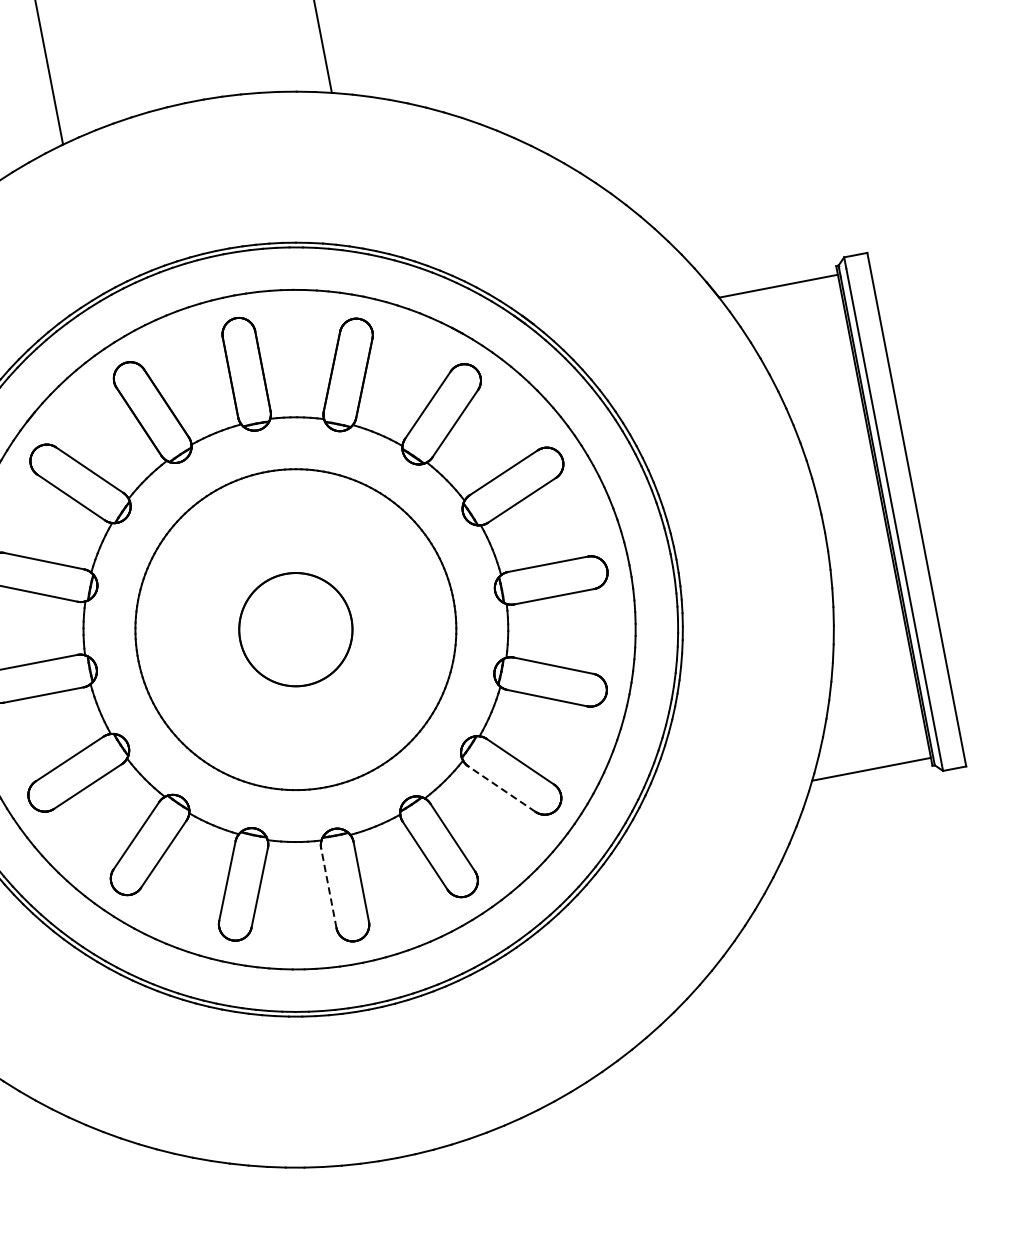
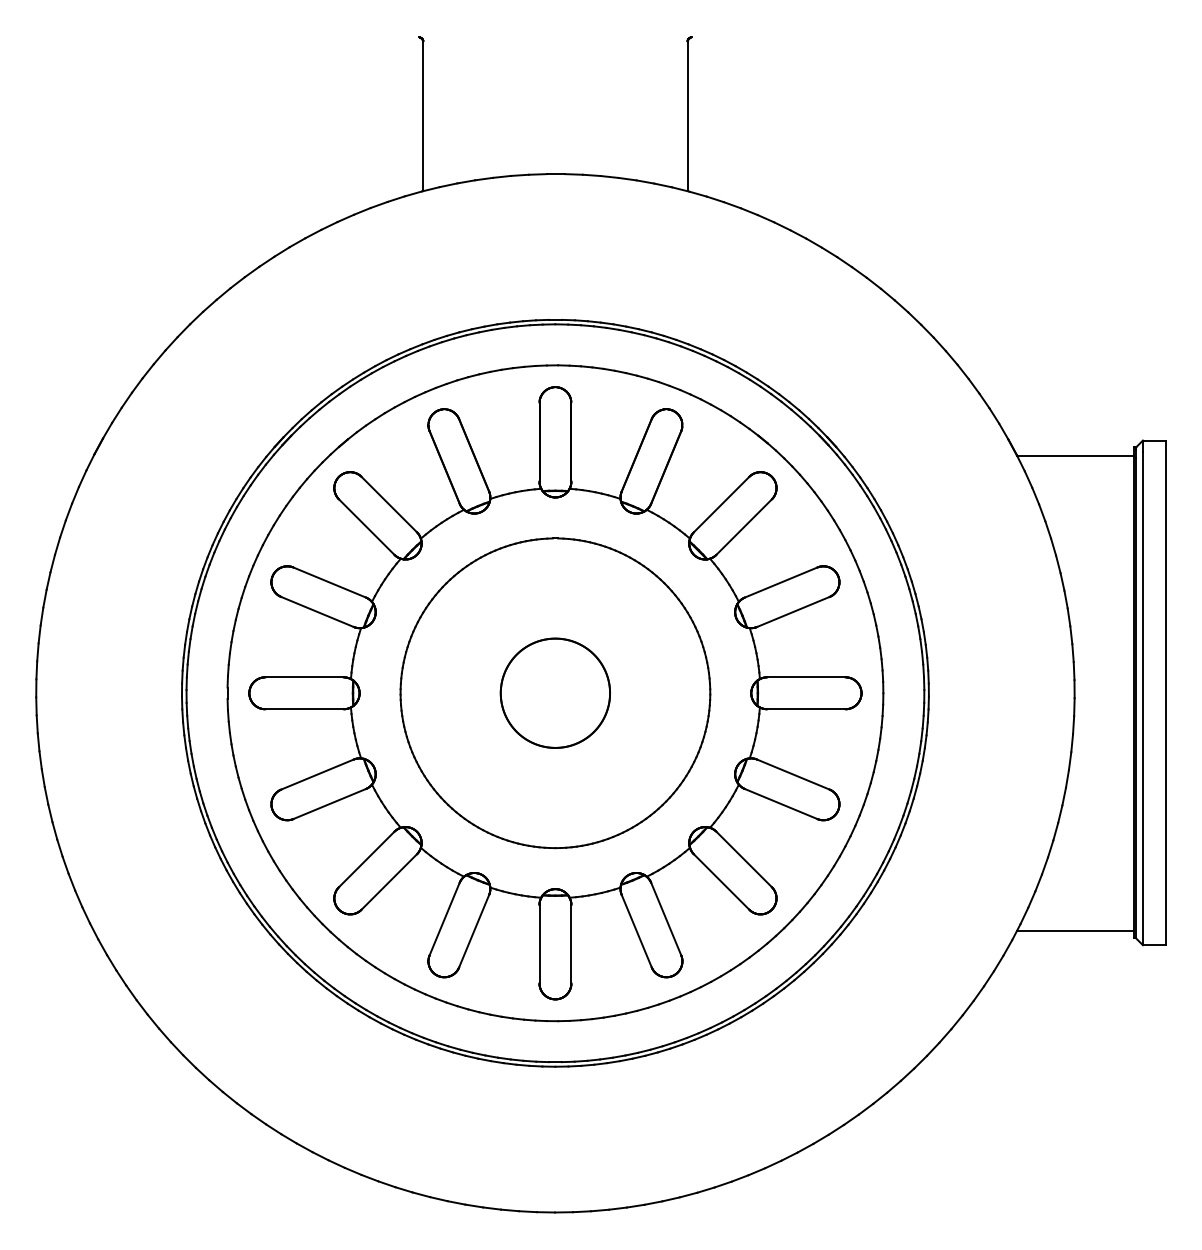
line: (501, 788) -> (721, 881), dashed -> solid
line: (328, 887) -> (539, 943), dashed -> solid

